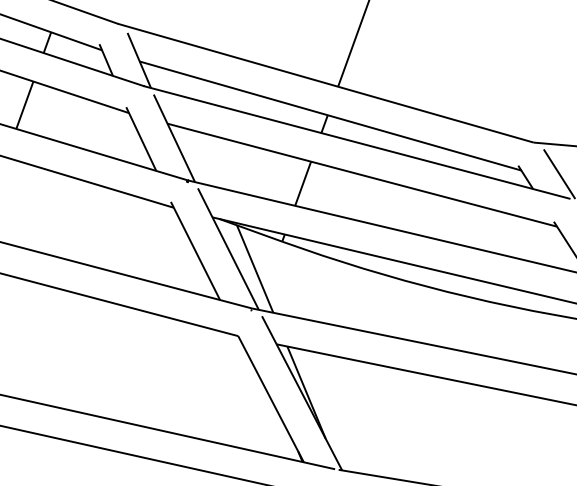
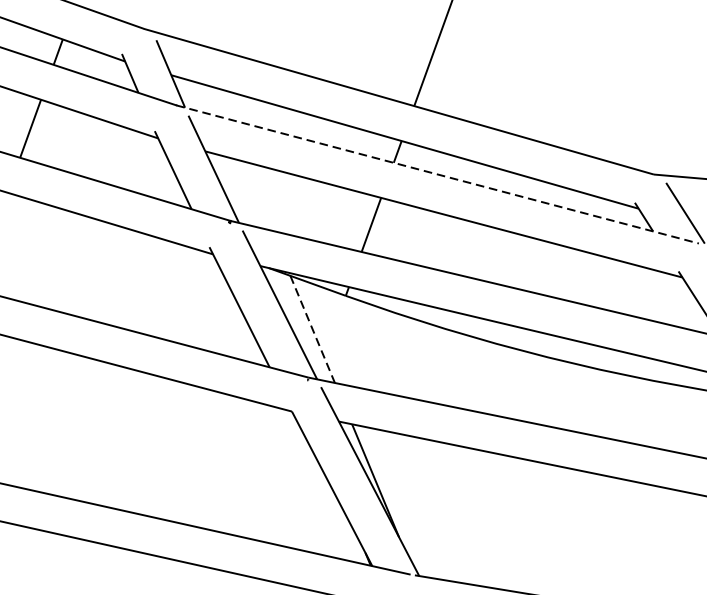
line: (357, 142) -> (438, 174), solid -> dashed
line: (255, 269) -> (313, 329), solid -> dashed

